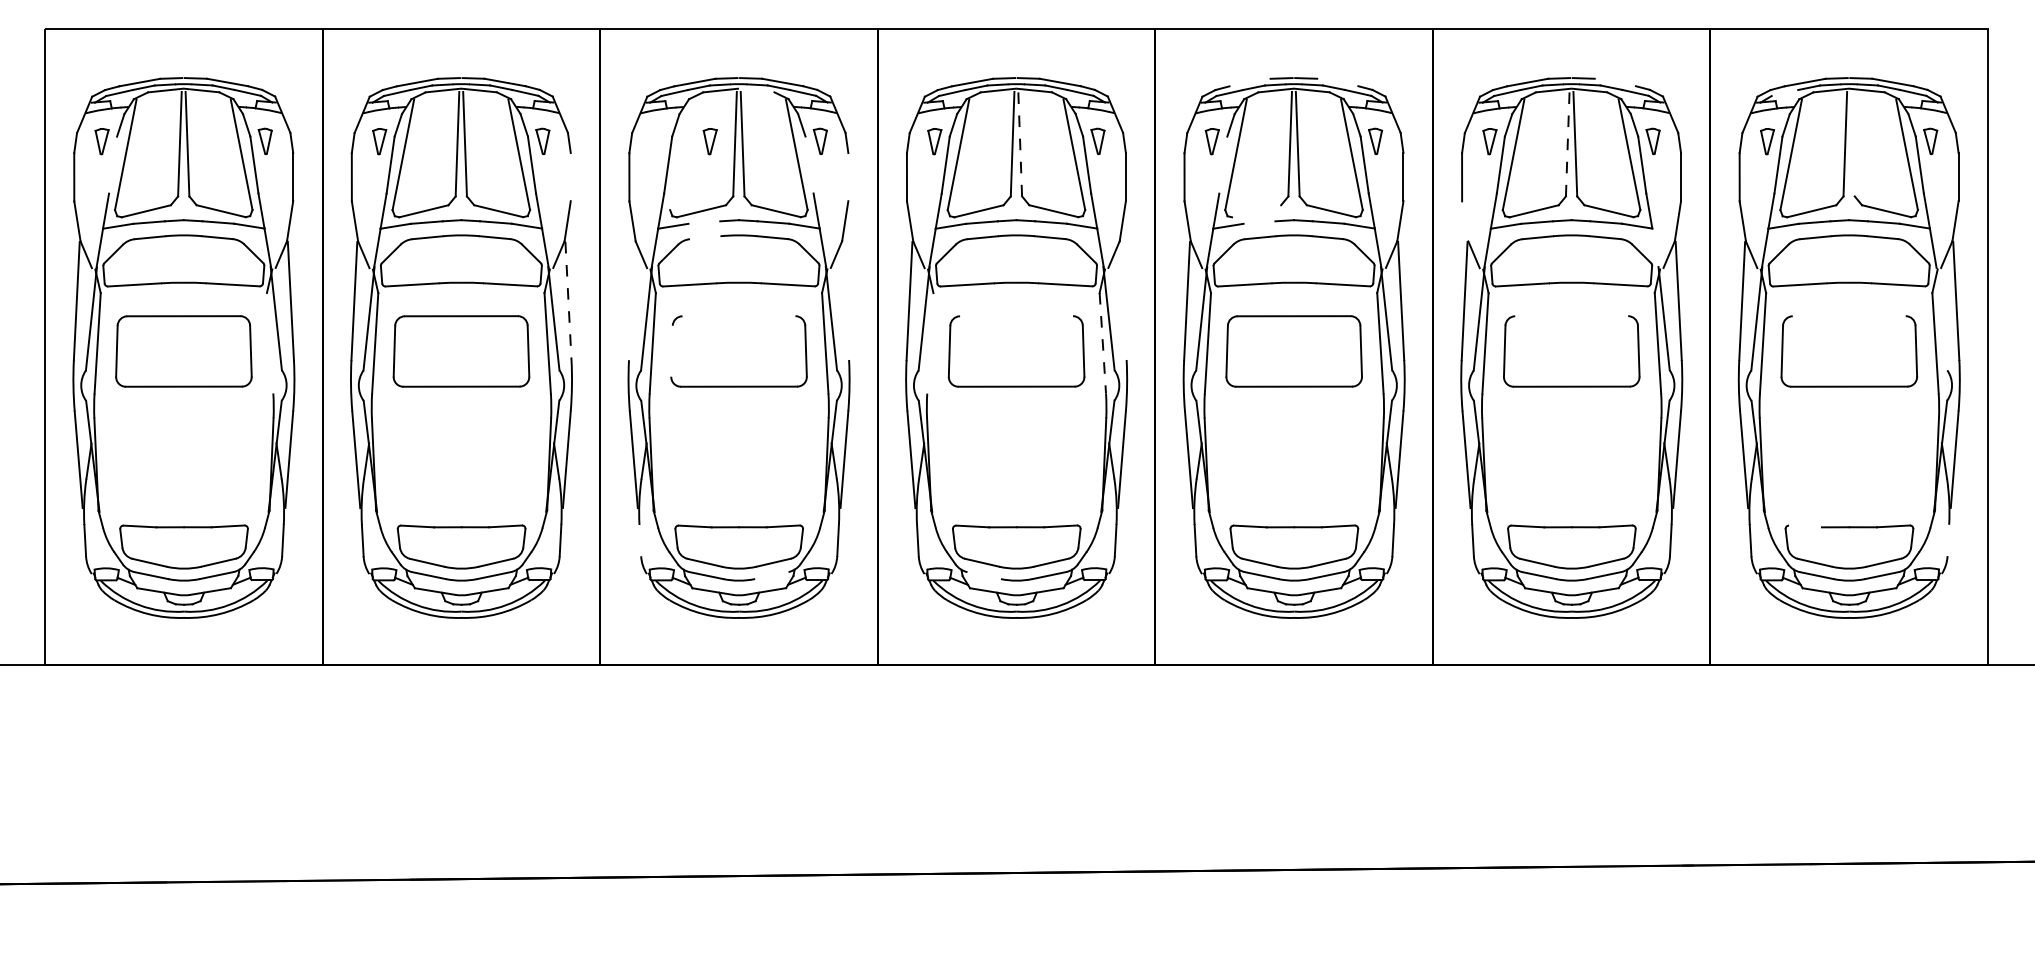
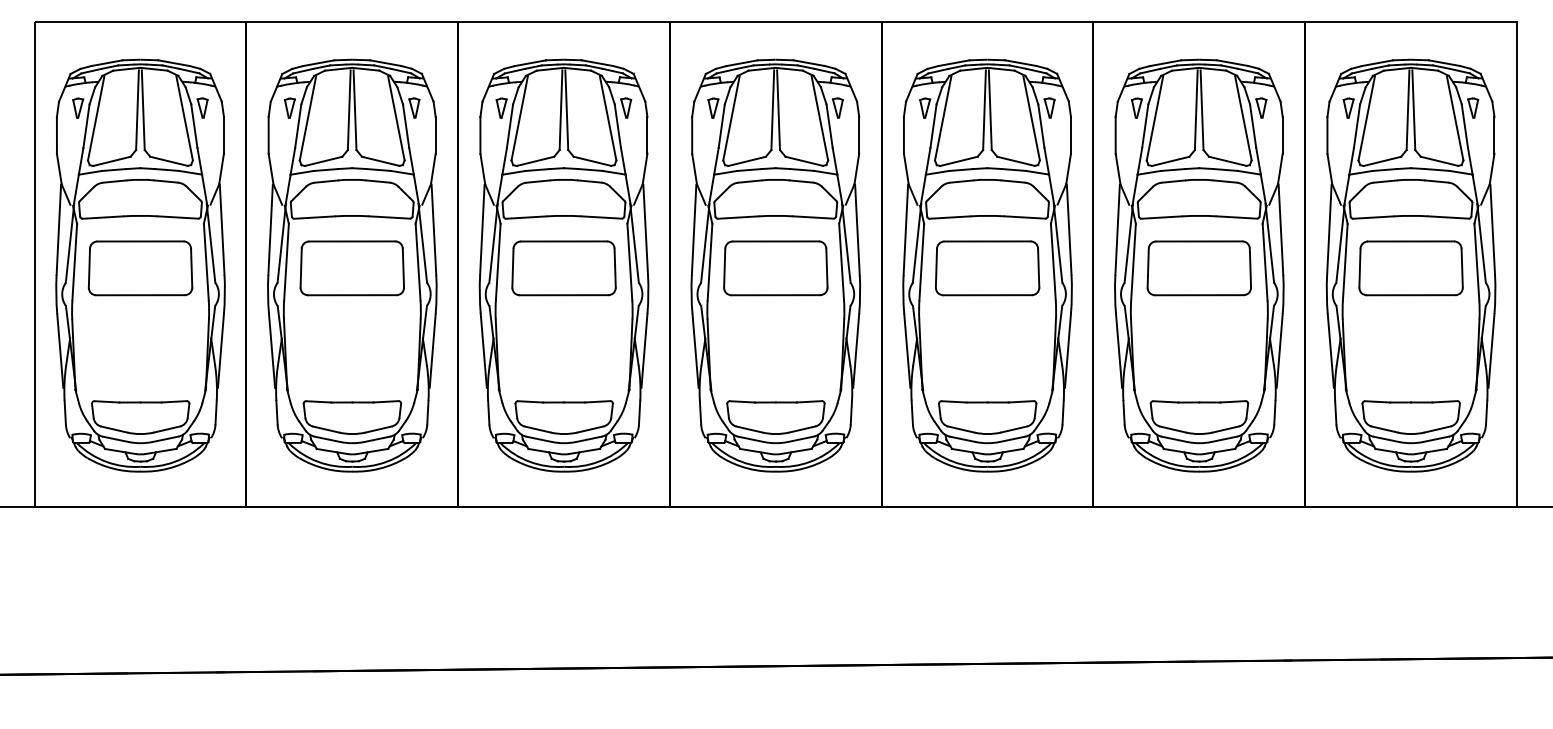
line: (1249, 82) -> (953, 63), added
line: (1337, 82) -> (1020, 63), added
line: (1614, 82) -> (1231, 63), added
line: (756, 90) -> (577, 69), added
line: (1784, 93) -> (1361, 71), added
part: (709, 141) -> (501, 108), moved
line: (1020, 143) -> (778, 109), dashed -> solid
line: (1567, 143) -> (1196, 109), dashed -> solid
line: (1852, 143) -> (1413, 109), added
line: (680, 154) -> (519, 118), added
line: (113, 164) -> (86, 125), added
line: (809, 164) -> (617, 125), added
line: (1223, 164) -> (933, 125), added
line: (570, 177) -> (435, 135), added
line: (848, 177) -> (647, 135), added
line: (1256, 211) -> (958, 161), added
line: (1465, 221) -> (1118, 169), added
line: (704, 222) -> (537, 169), added
line: (1259, 222) -> (961, 169), added
line: (705, 237) -> (538, 181), added
line: (1655, 247) -> (1263, 189), added
line: (846, 300) -> (646, 229), added
line: (1123, 300) -> (857, 229), added
line: (568, 301) -> (433, 230), dashed -> solid
line: (631, 301) -> (482, 230), added
line: (738, 316) -> (563, 241), added
line: (1016, 316) -> (775, 241), added
line: (1571, 316) -> (1199, 241), added
line: (1848, 316) -> (1410, 241), added
line: (1941, 318) -> (1481, 243), added
line: (269, 342) -> (205, 261), added
line: (930, 343) -> (710, 262), added
line: (1102, 343) -> (841, 262), dashed -> solid
line: (671, 350) -> (512, 267), added
line: (1805, 526) -> (1377, 401), added
line: (640, 540) -> (488, 412), added
line: (1948, 540) -> (1486, 412), added
line: (771, 575) -> (588, 439), added
line: (983, 575) -> (750, 439), added

